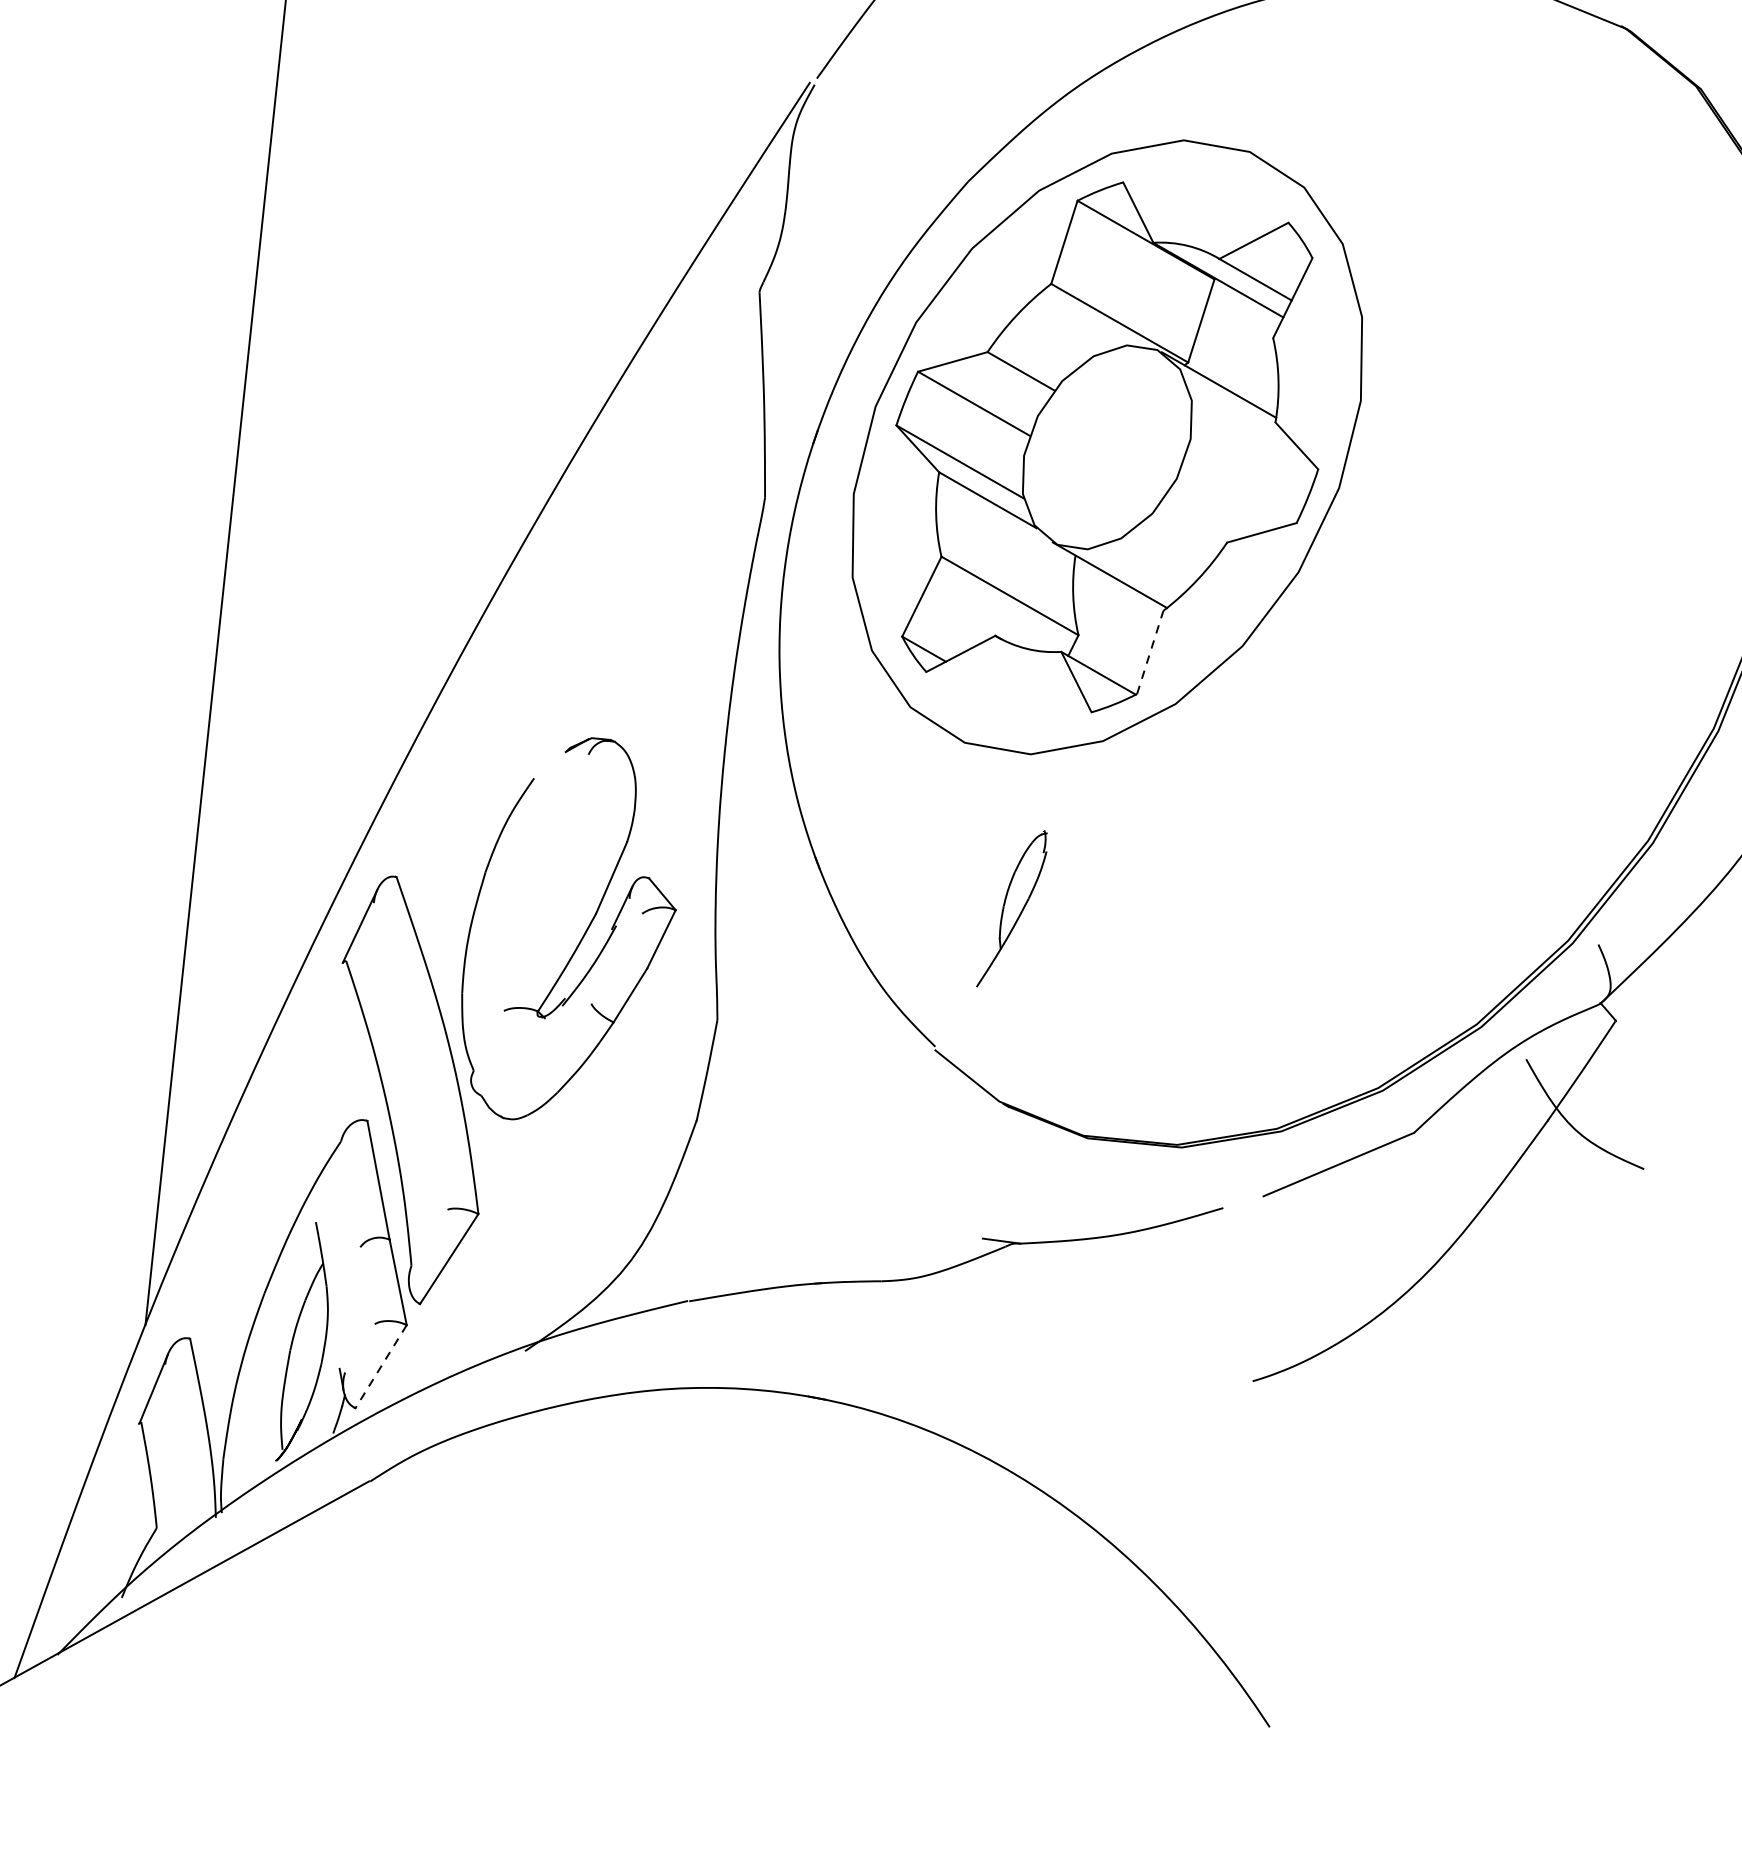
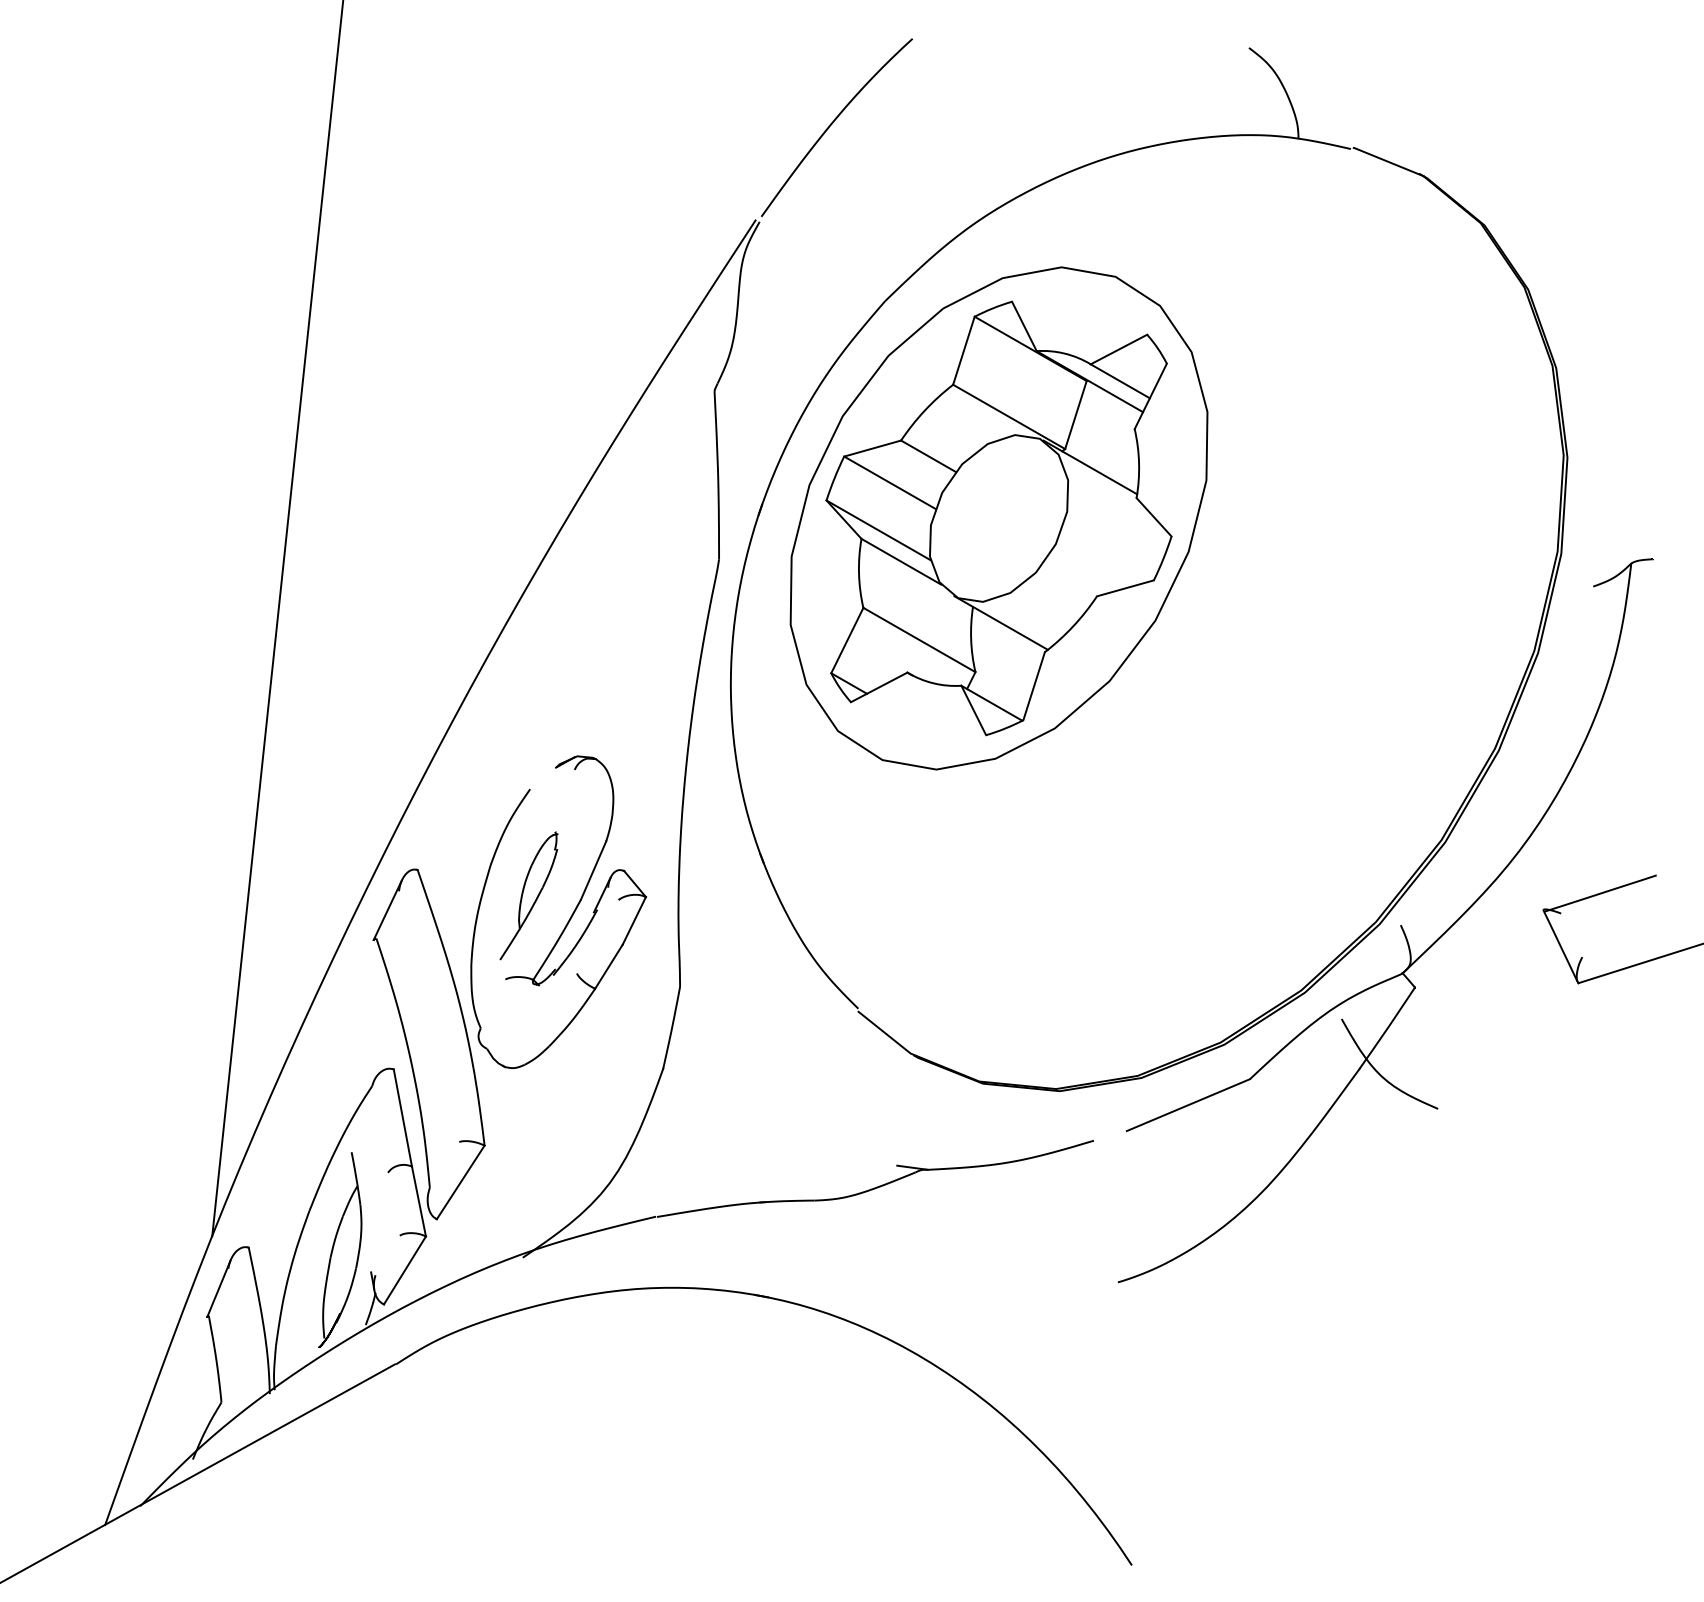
line: (1150, 652) -> (1034, 686), dashed -> solid
part: (1011, 908) -> (528, 895), moved
line: (380, 1366) -> (404, 1270), dashed -> solid

